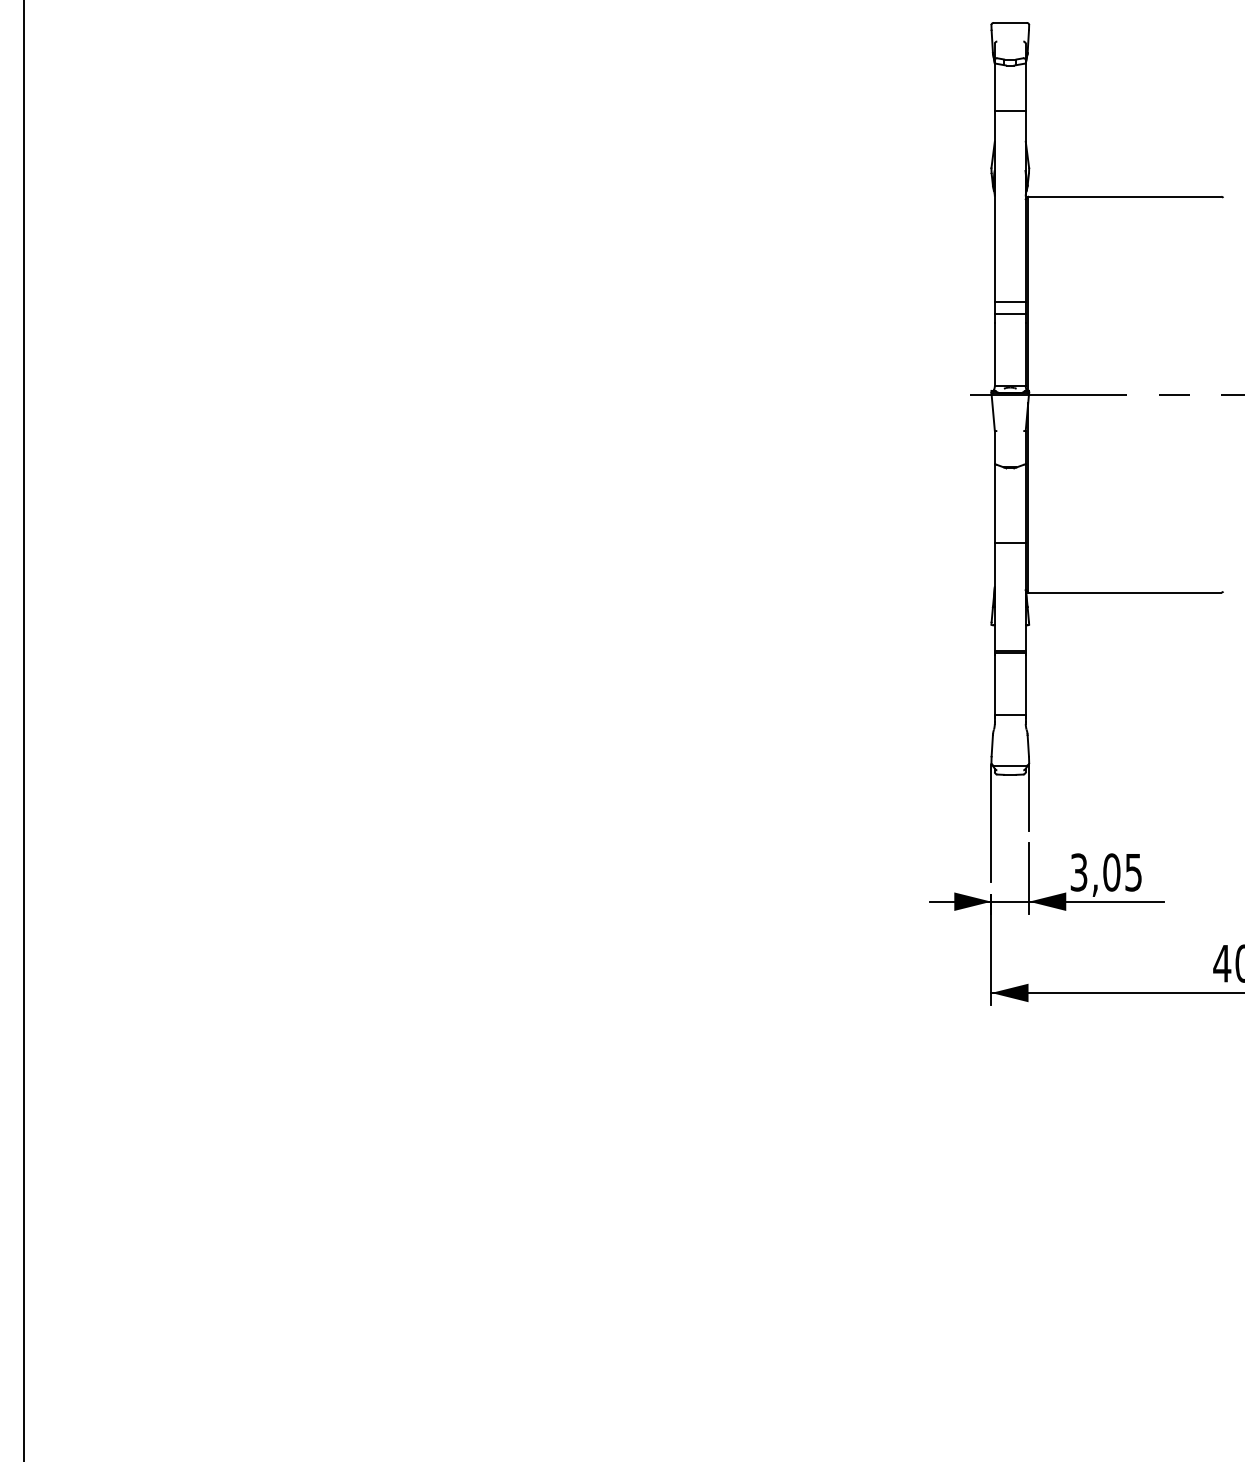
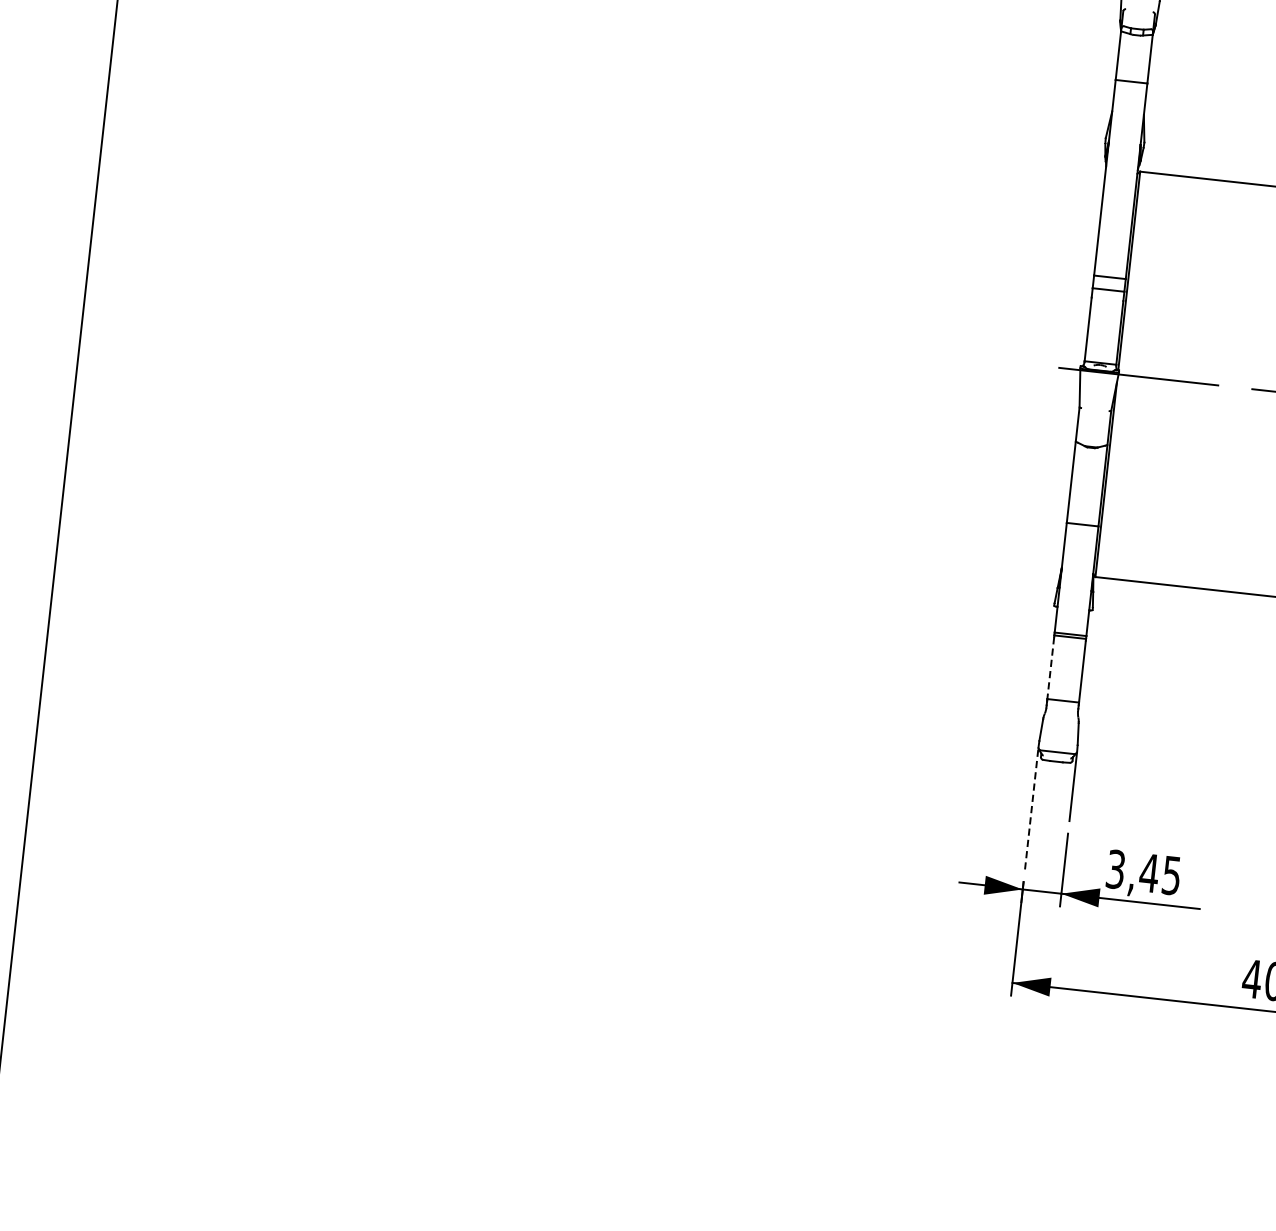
line: (994, 685) -> (1050, 668), solid -> dashed
line: (991, 824) -> (1031, 810), solid -> dashed
text: (1111, 872) -> (1149, 873), 3,05 -> 3,45

